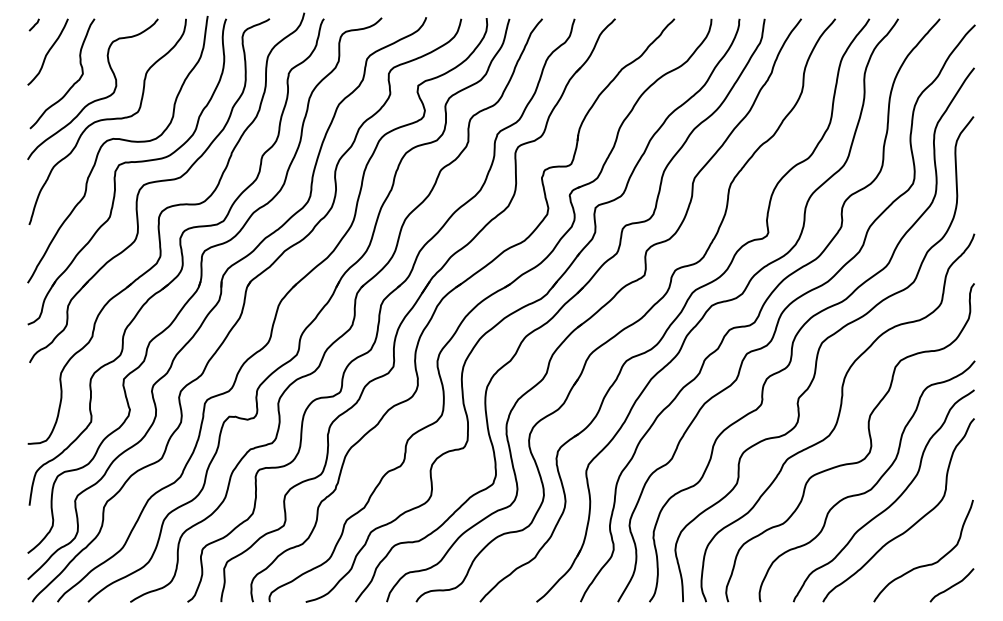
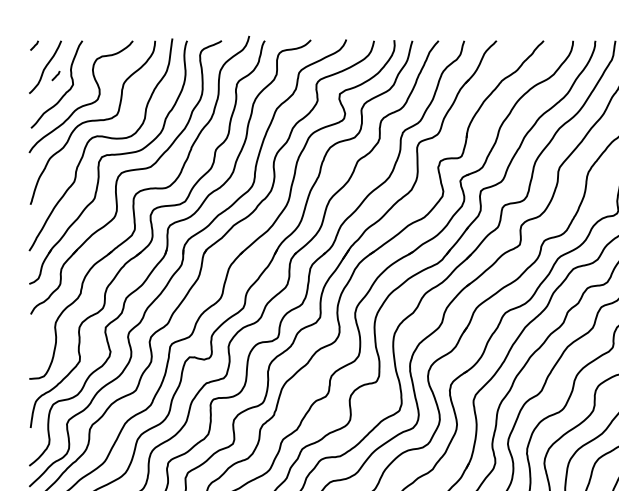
line: (61, 62) -> (56, 75), added

